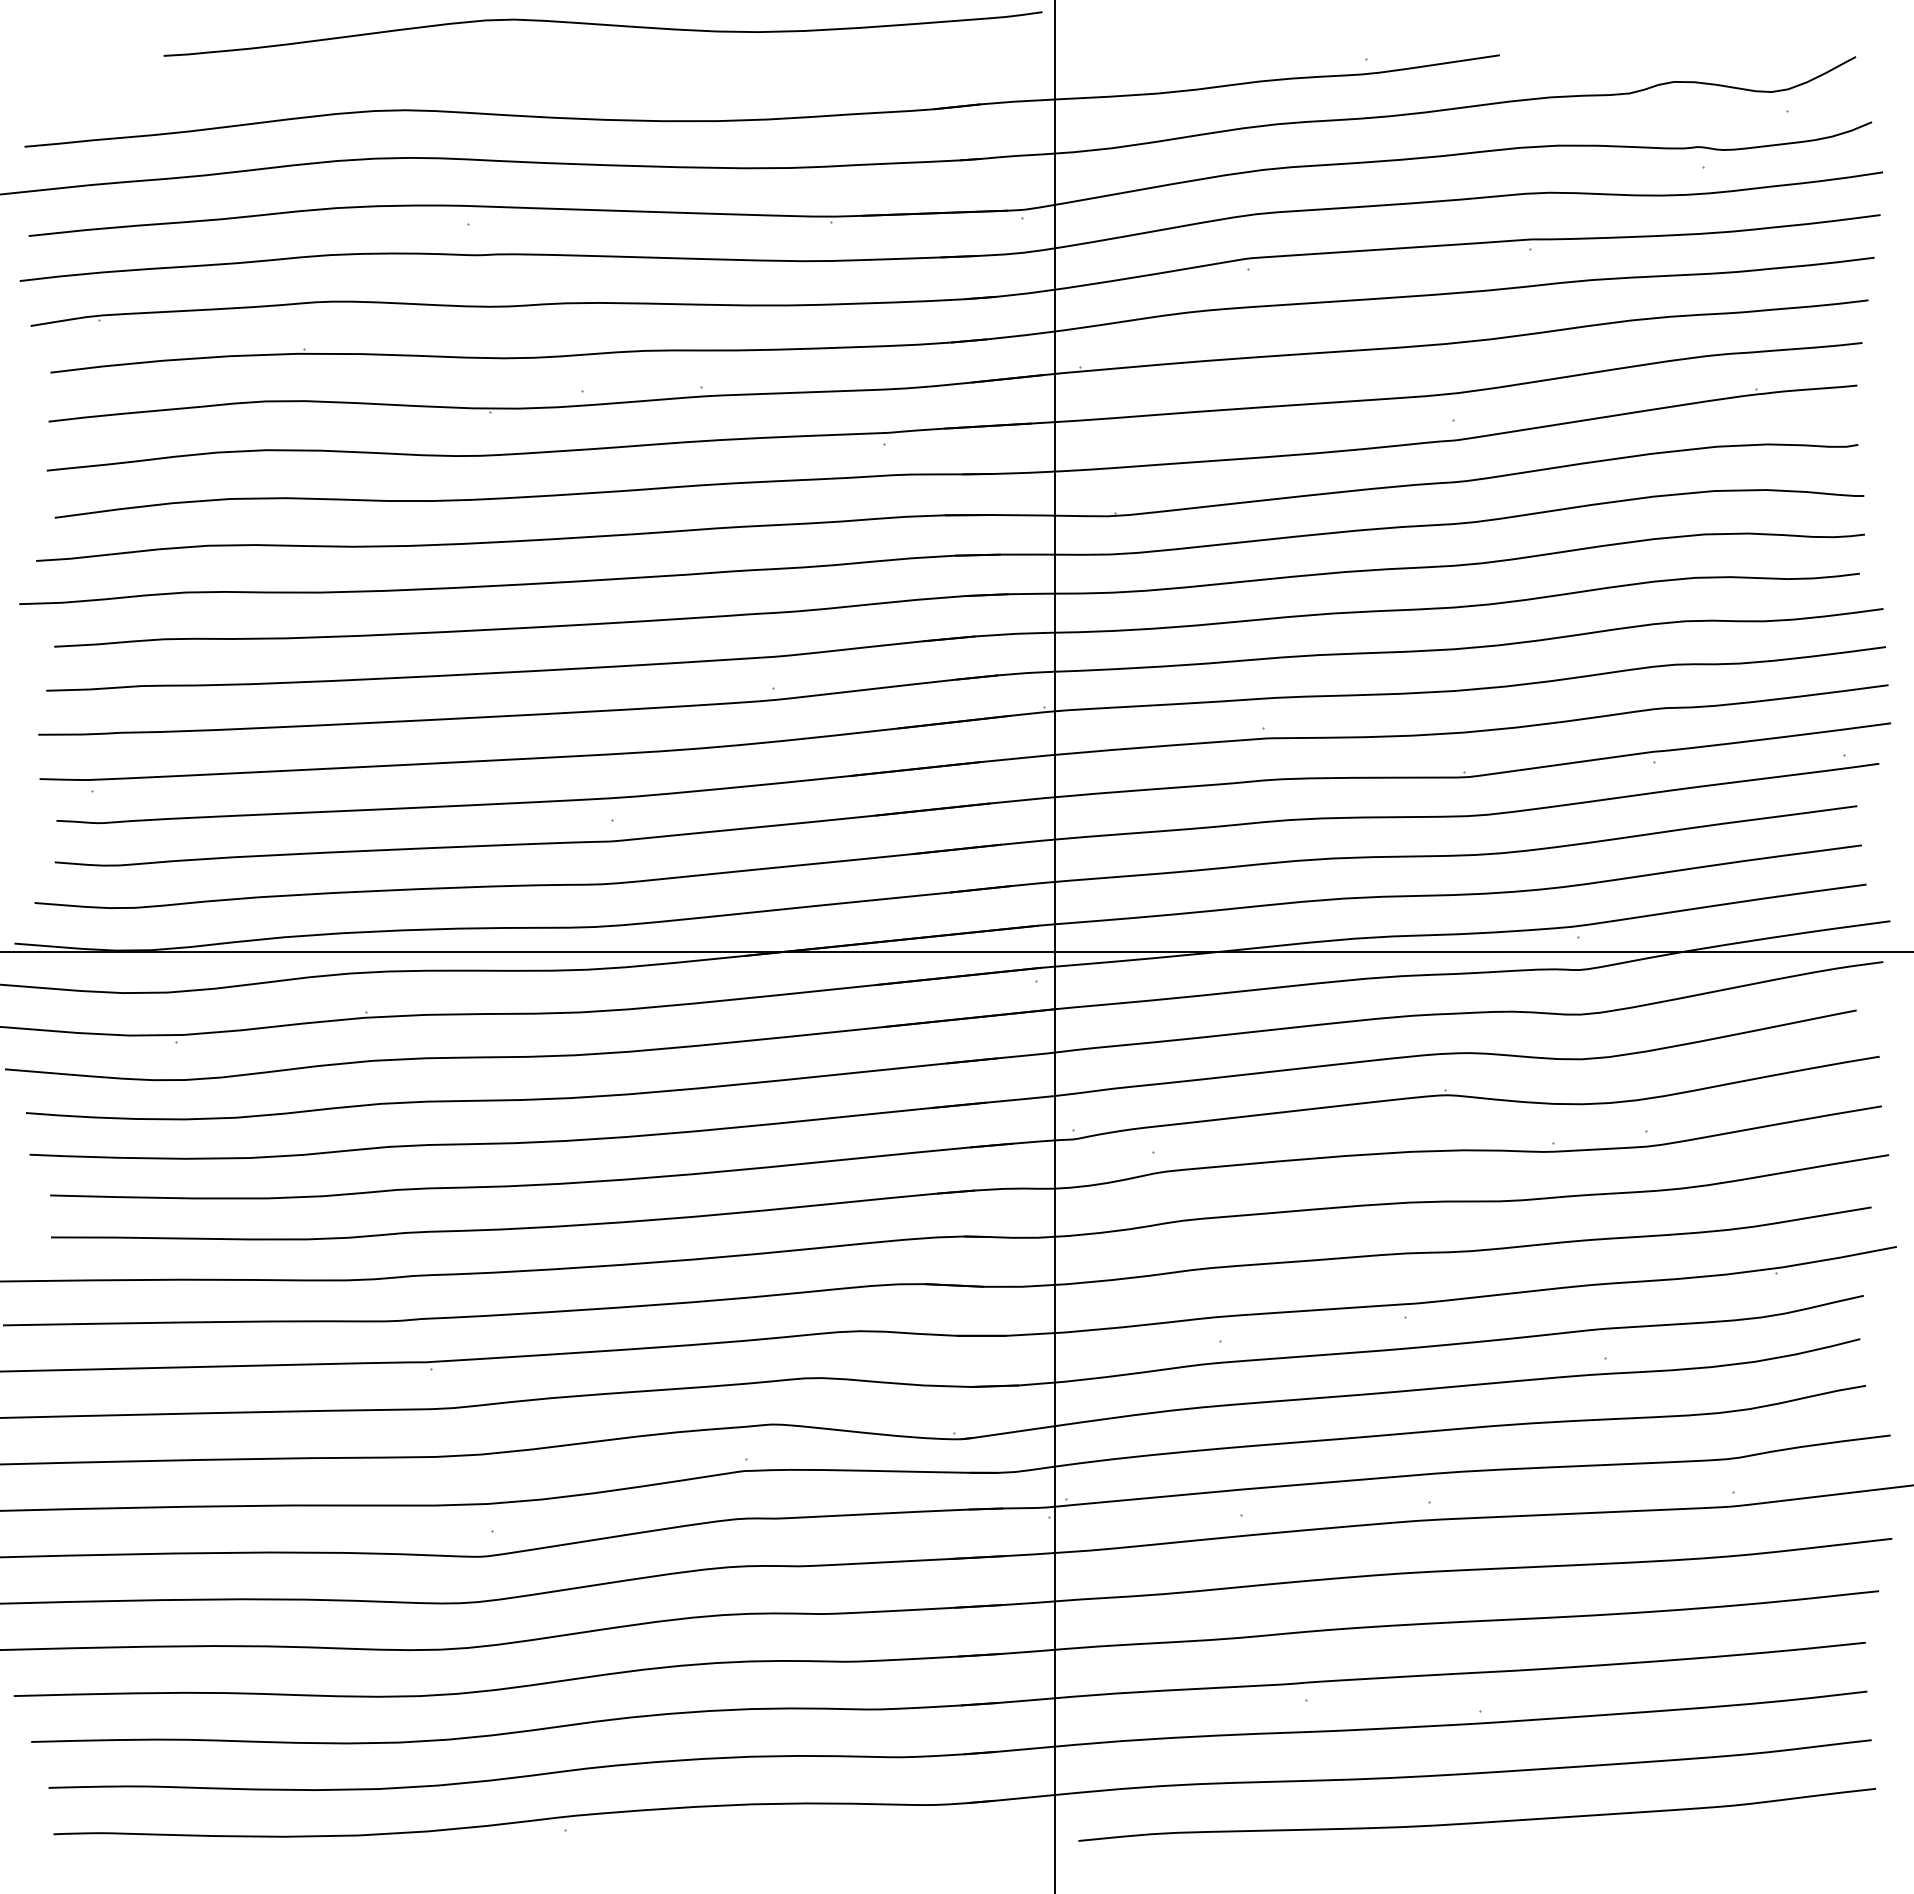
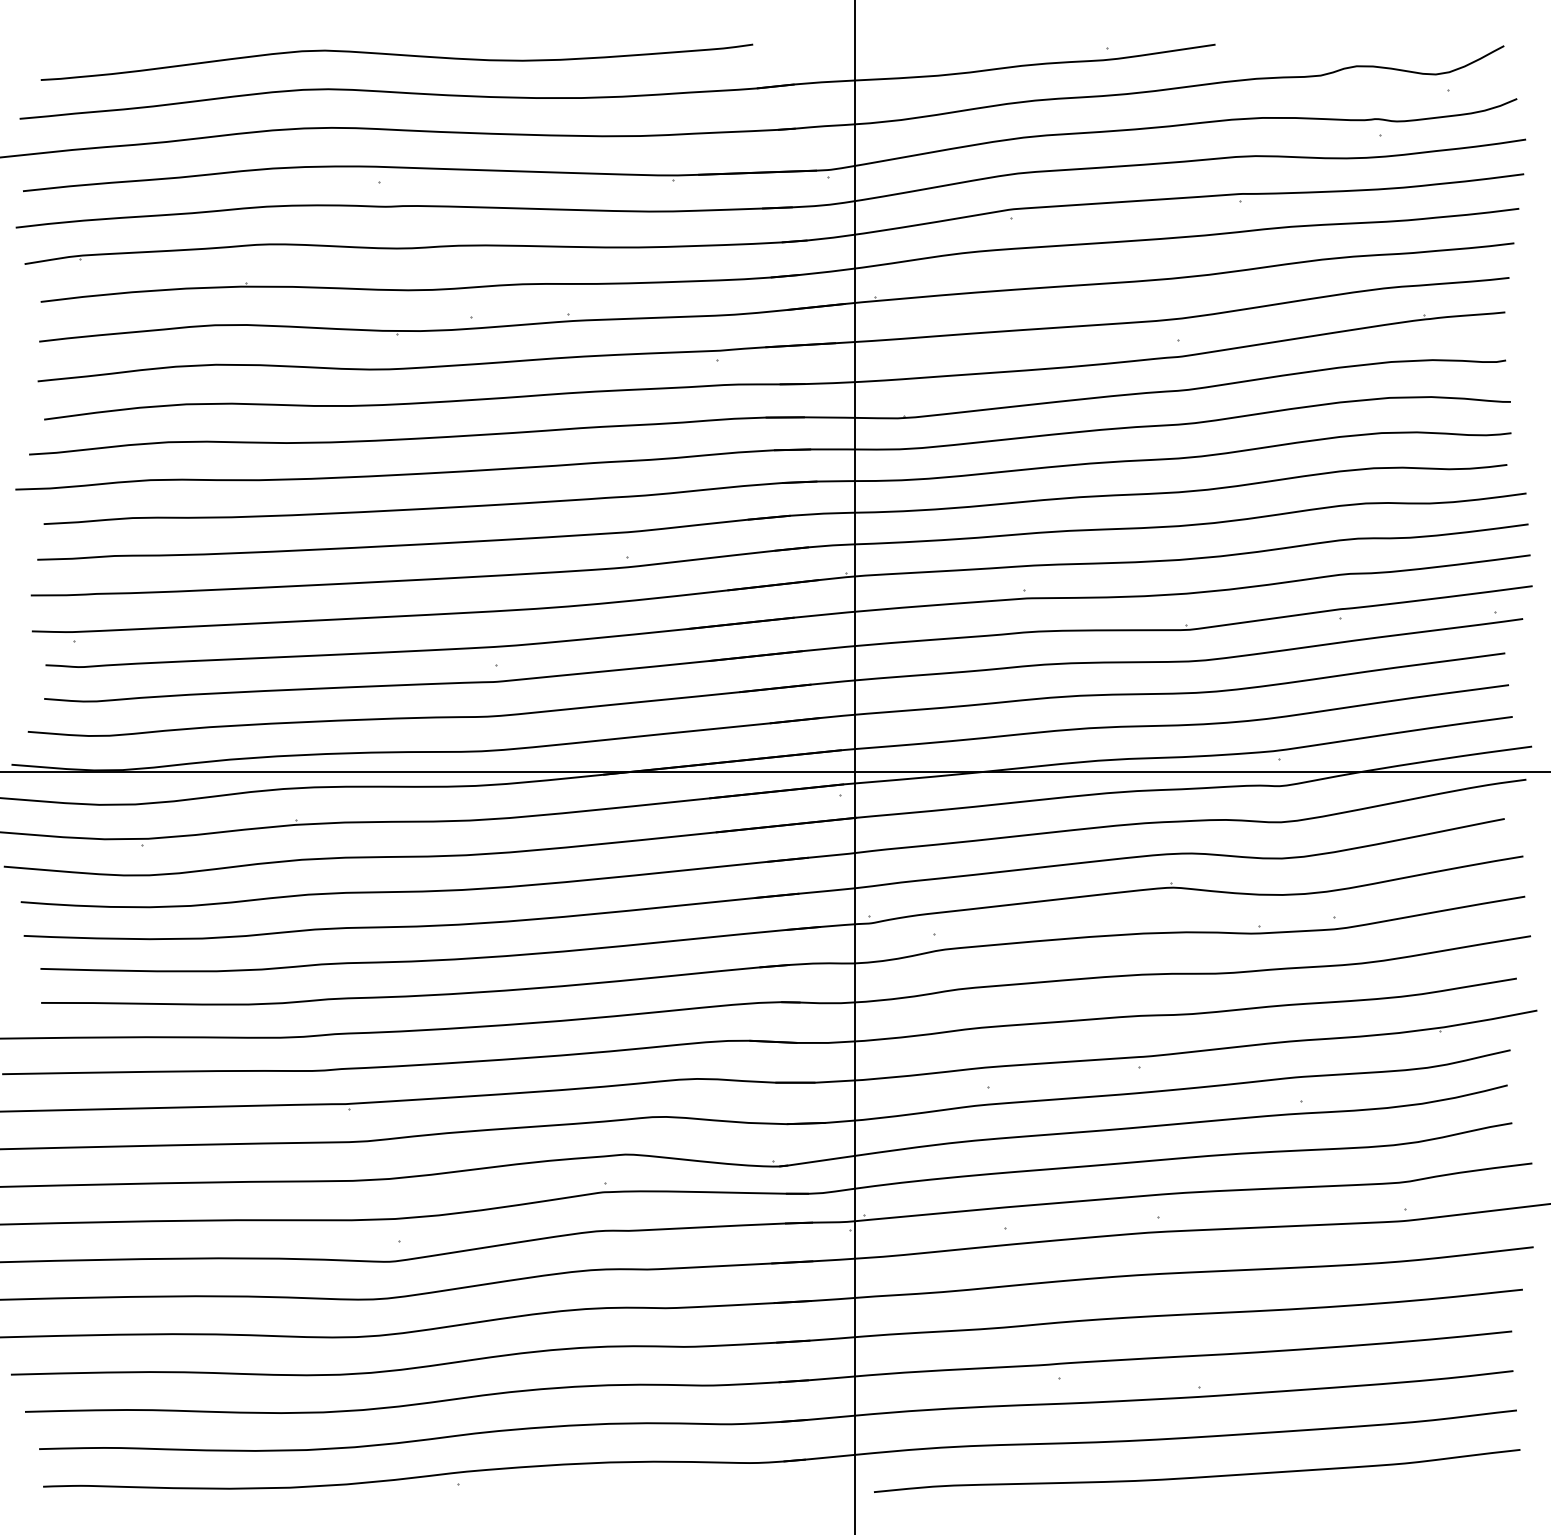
curve: (602, 25) -> (396, 55), moved

